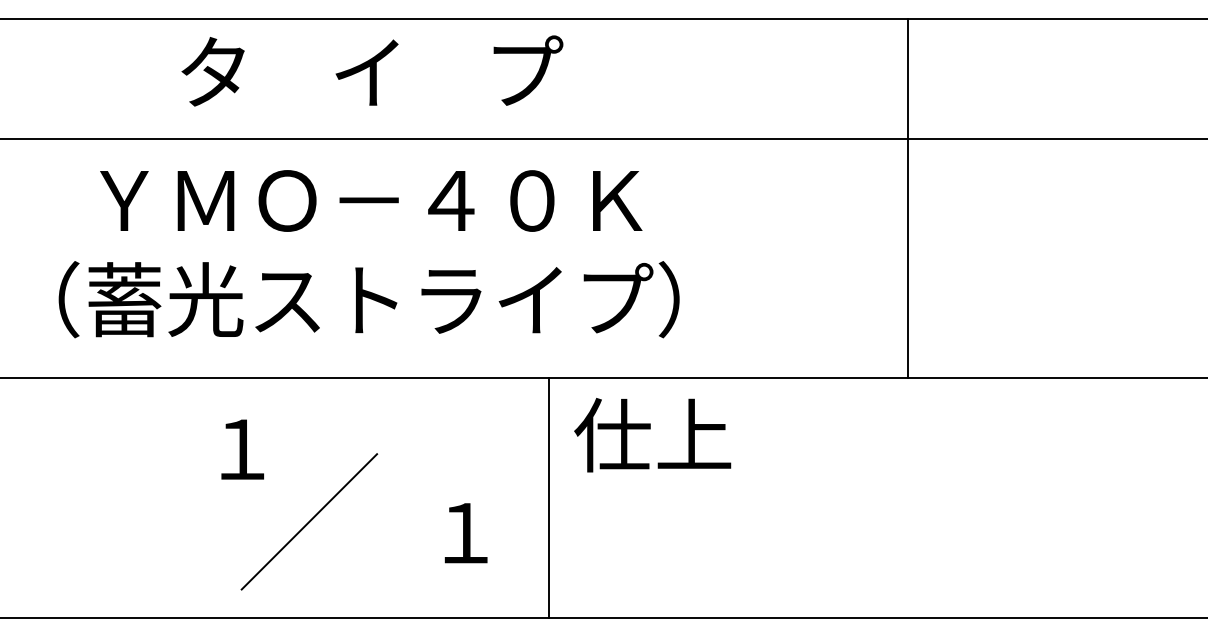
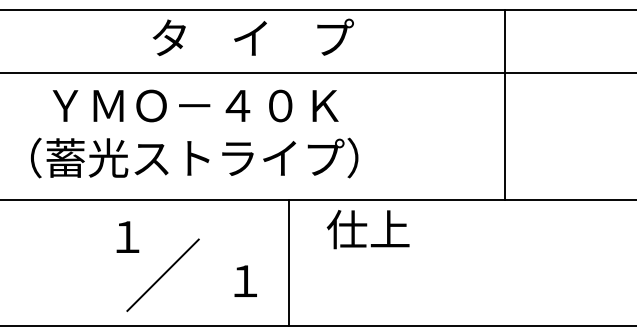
text: (370, 71) -> (252, 37), moved
line: (907, 198) -> (504, 104), moved
text: (651, 435) -> (367, 229), moved

